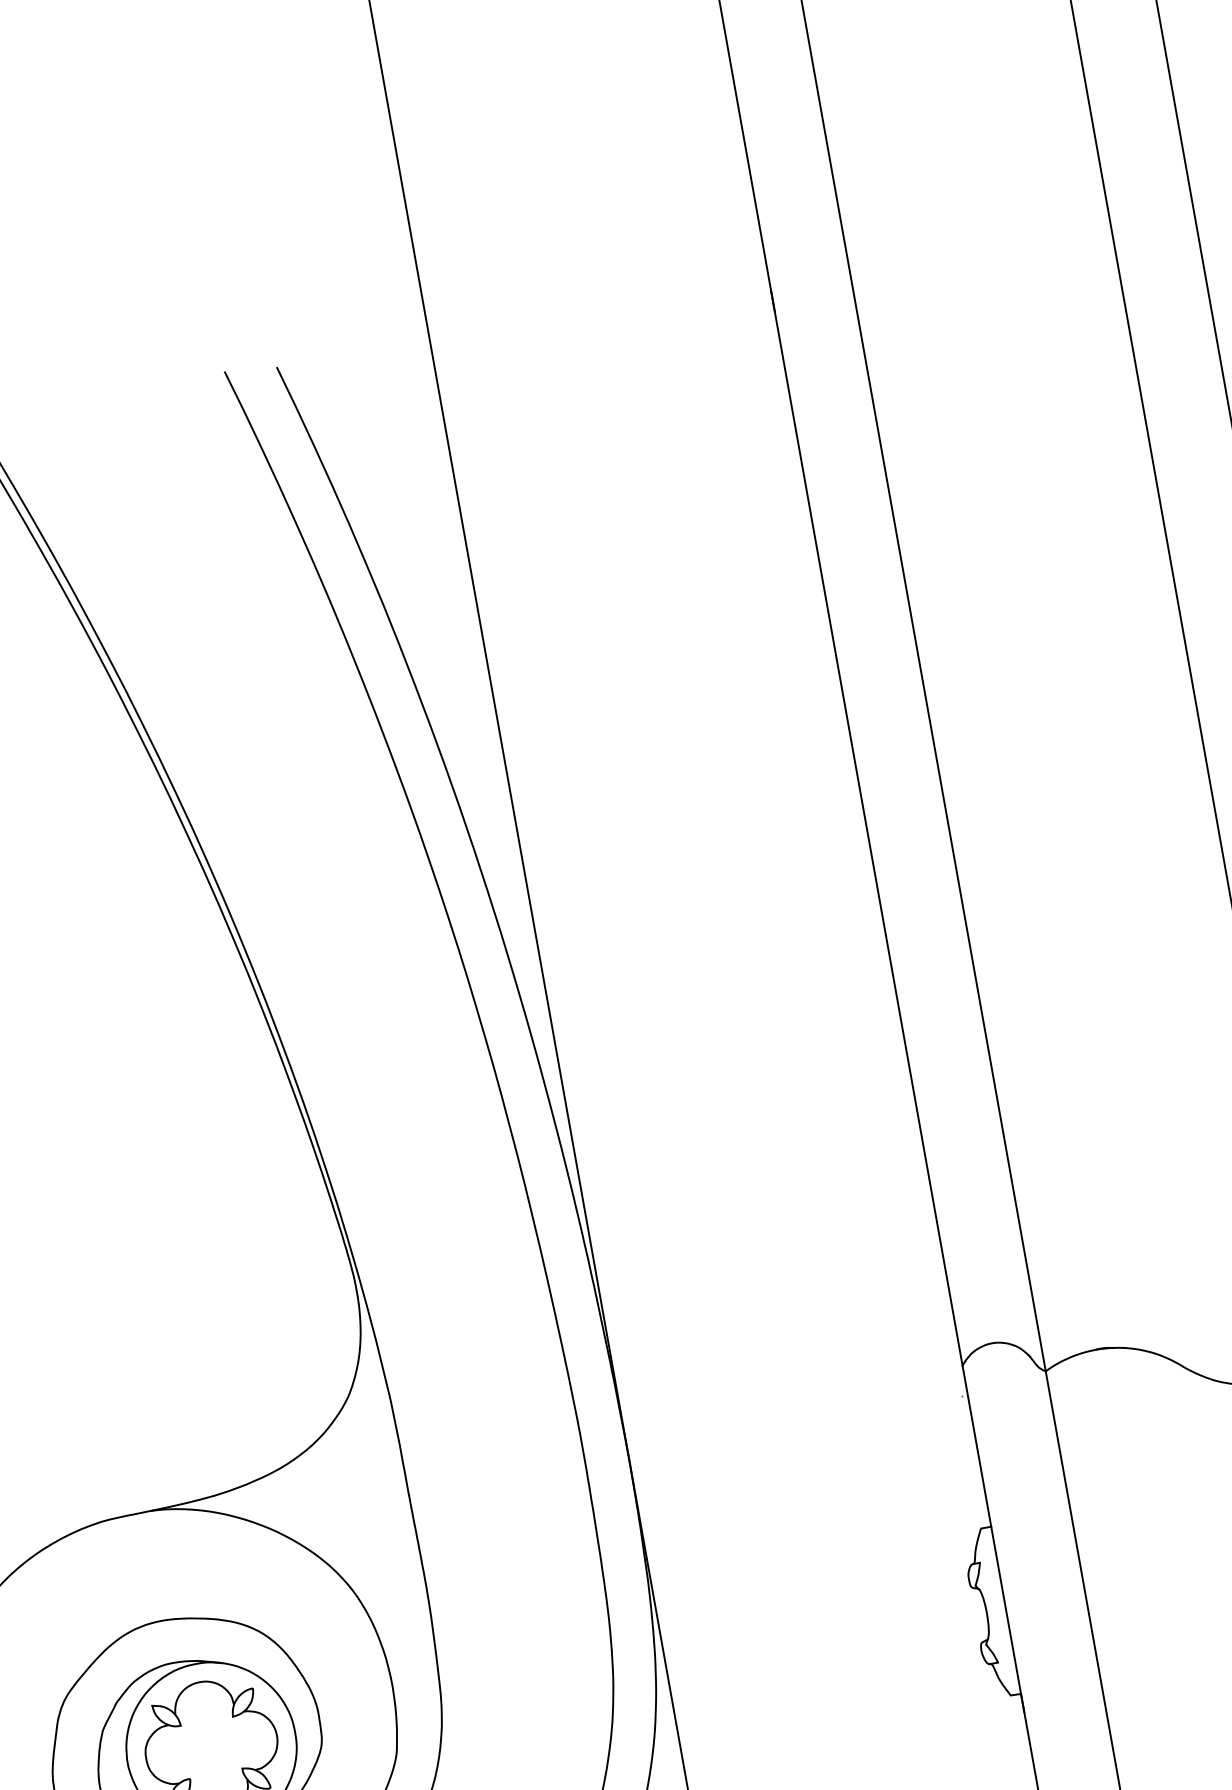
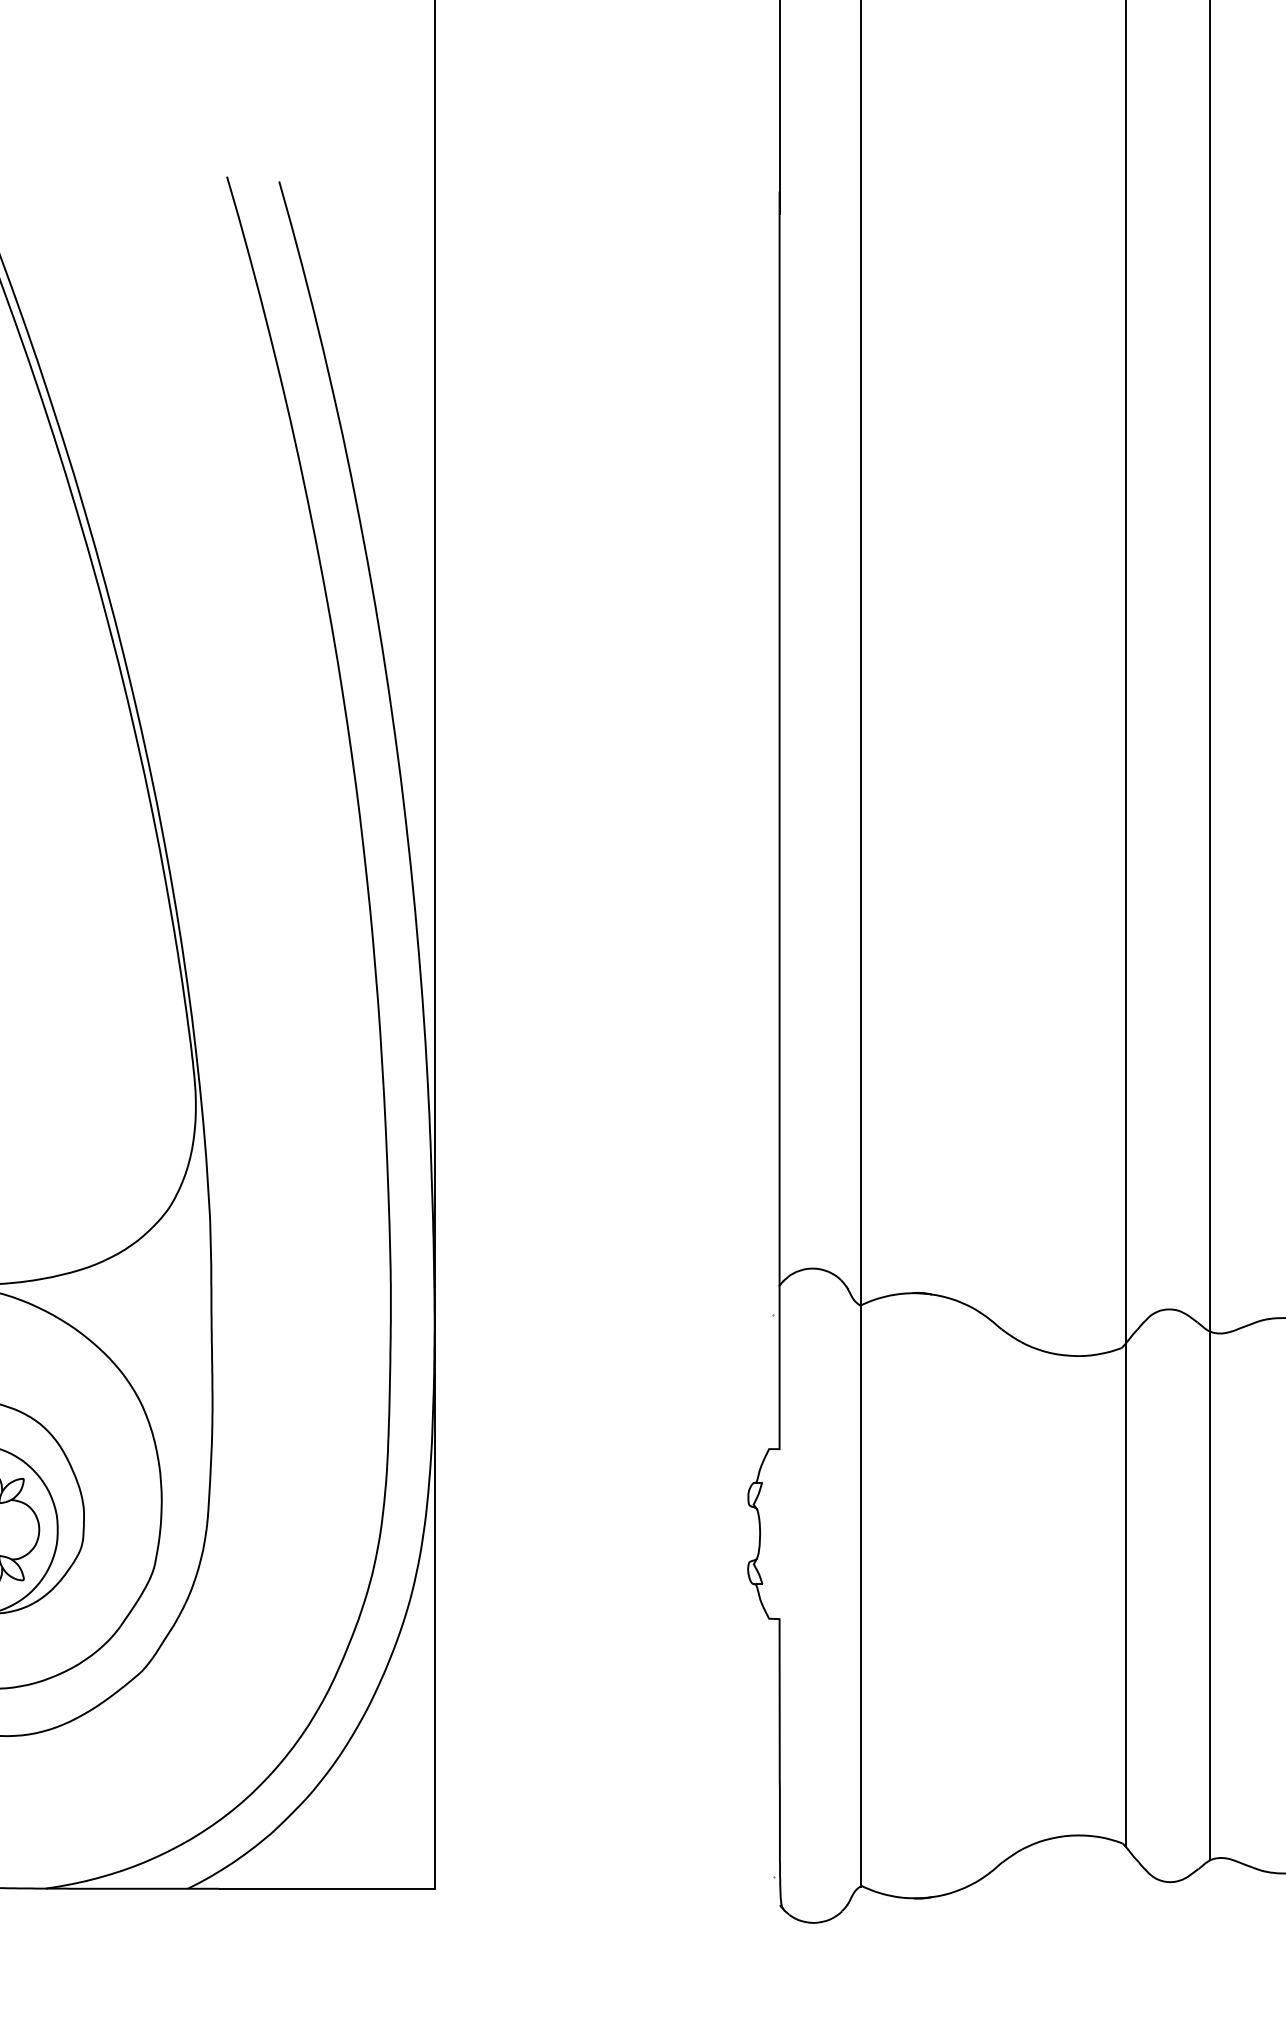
line: (1007, 1619) -> (779, 1543), removed

